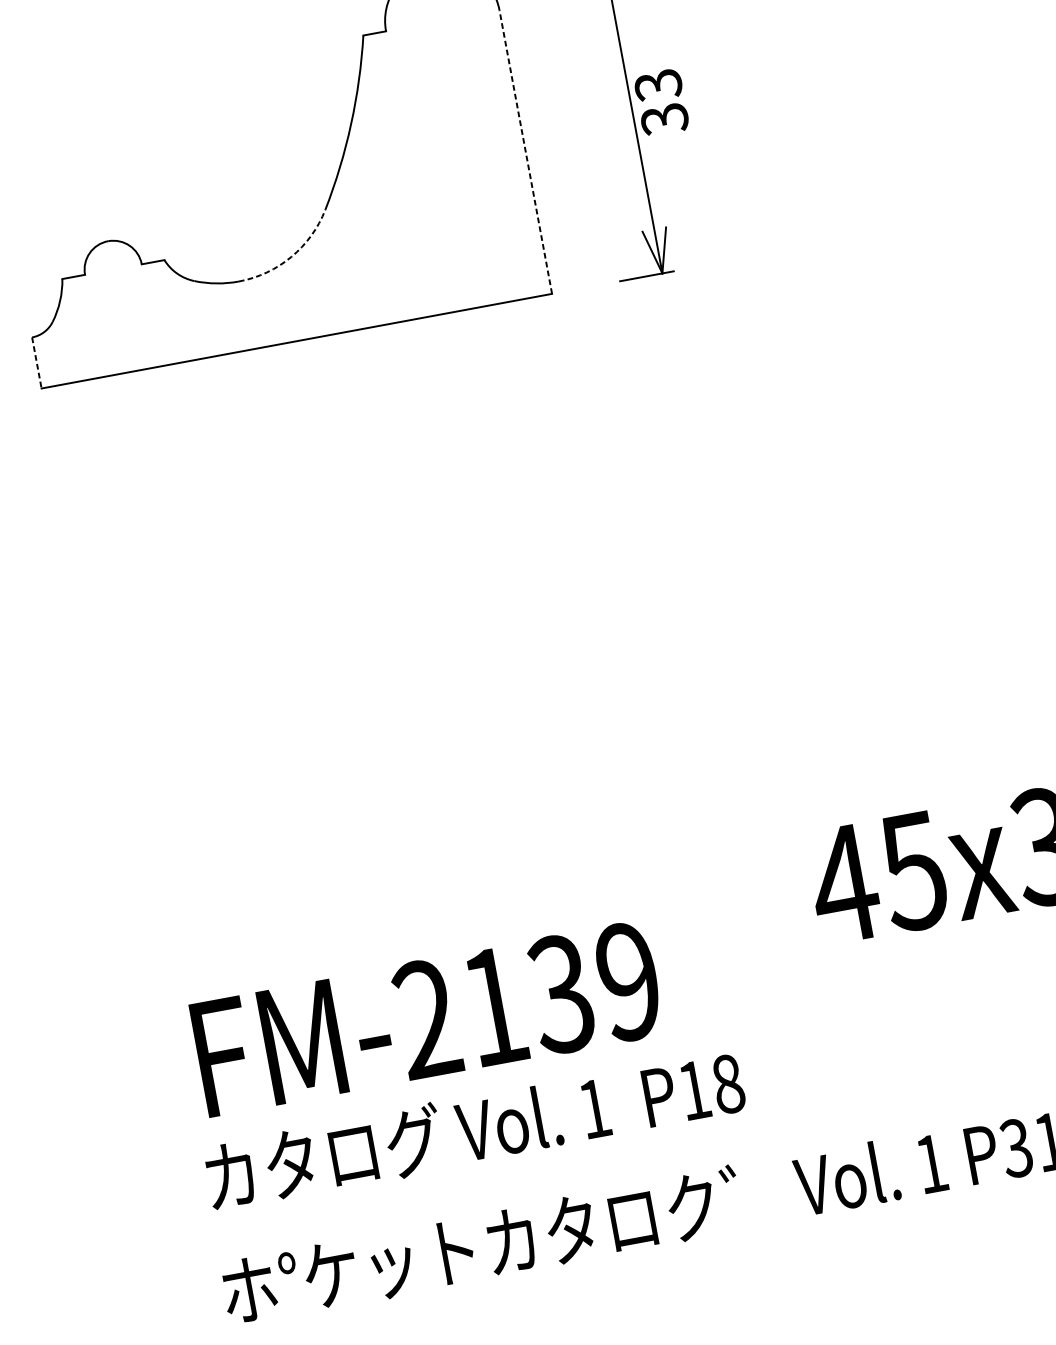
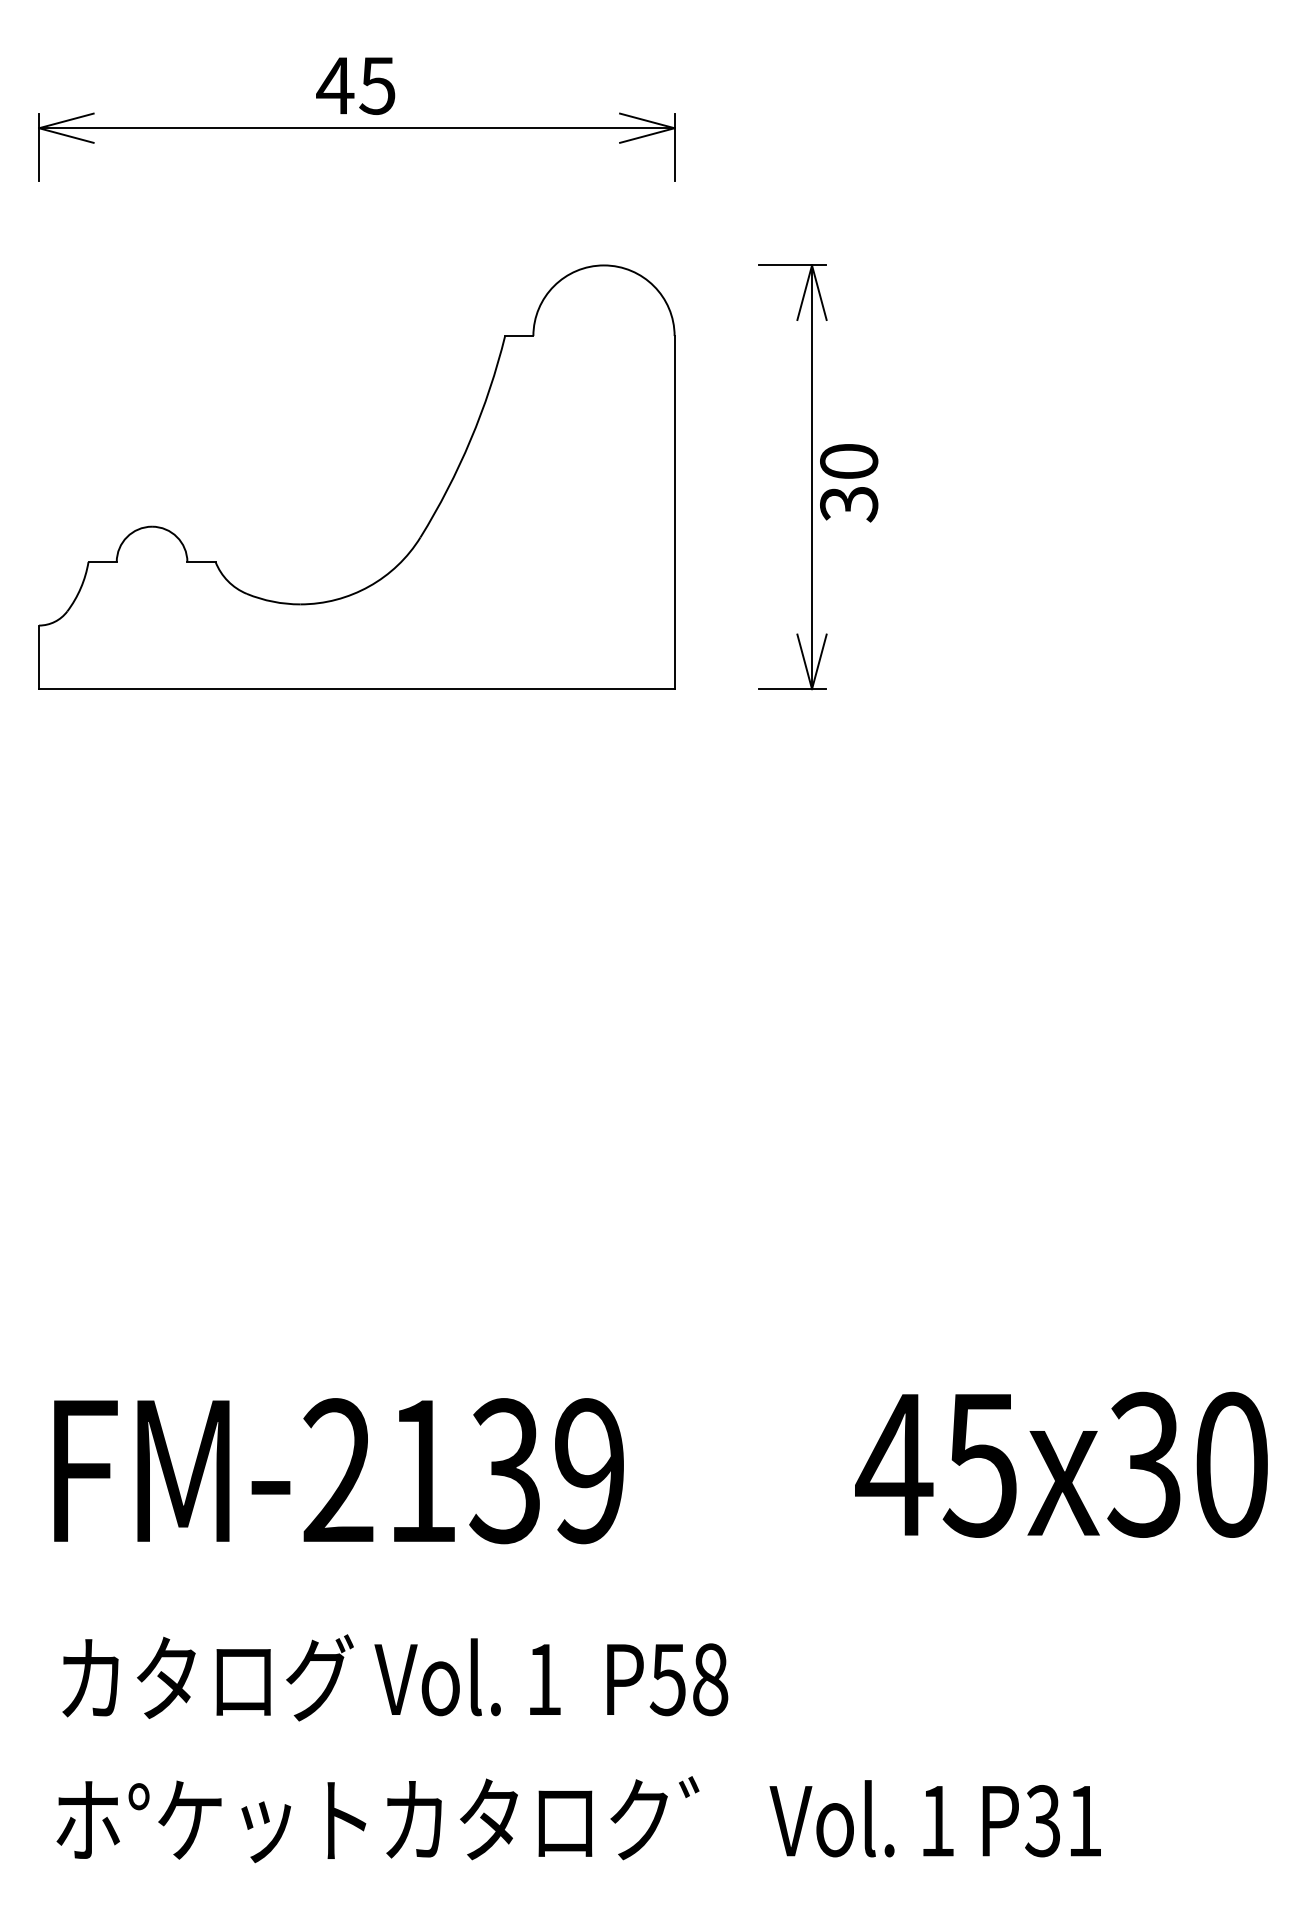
text: (658, 85) -> (849, 462), 33 -> 30
line: (525, 152) -> (674, 512), dashed -> solid
arc: (291, 256) -> (369, 586), dashed -> solid
line: (37, 363) -> (39, 657), dashed -> solid
text: (427, 1019) -> (338, 1471), moved
text: (693, 1091) -> (667, 1680), P18 -> P58

